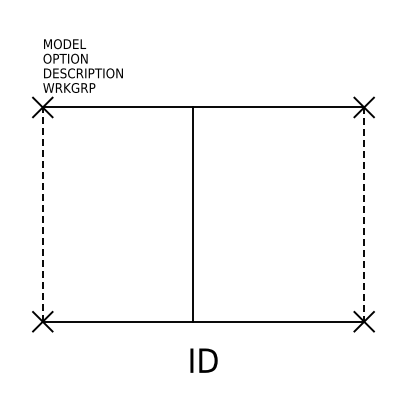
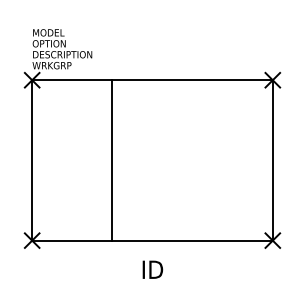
line: (42, 214) -> (31, 160), dashed -> solid
line: (192, 214) -> (112, 160), moved
line: (364, 215) -> (273, 161), dashed -> solid

